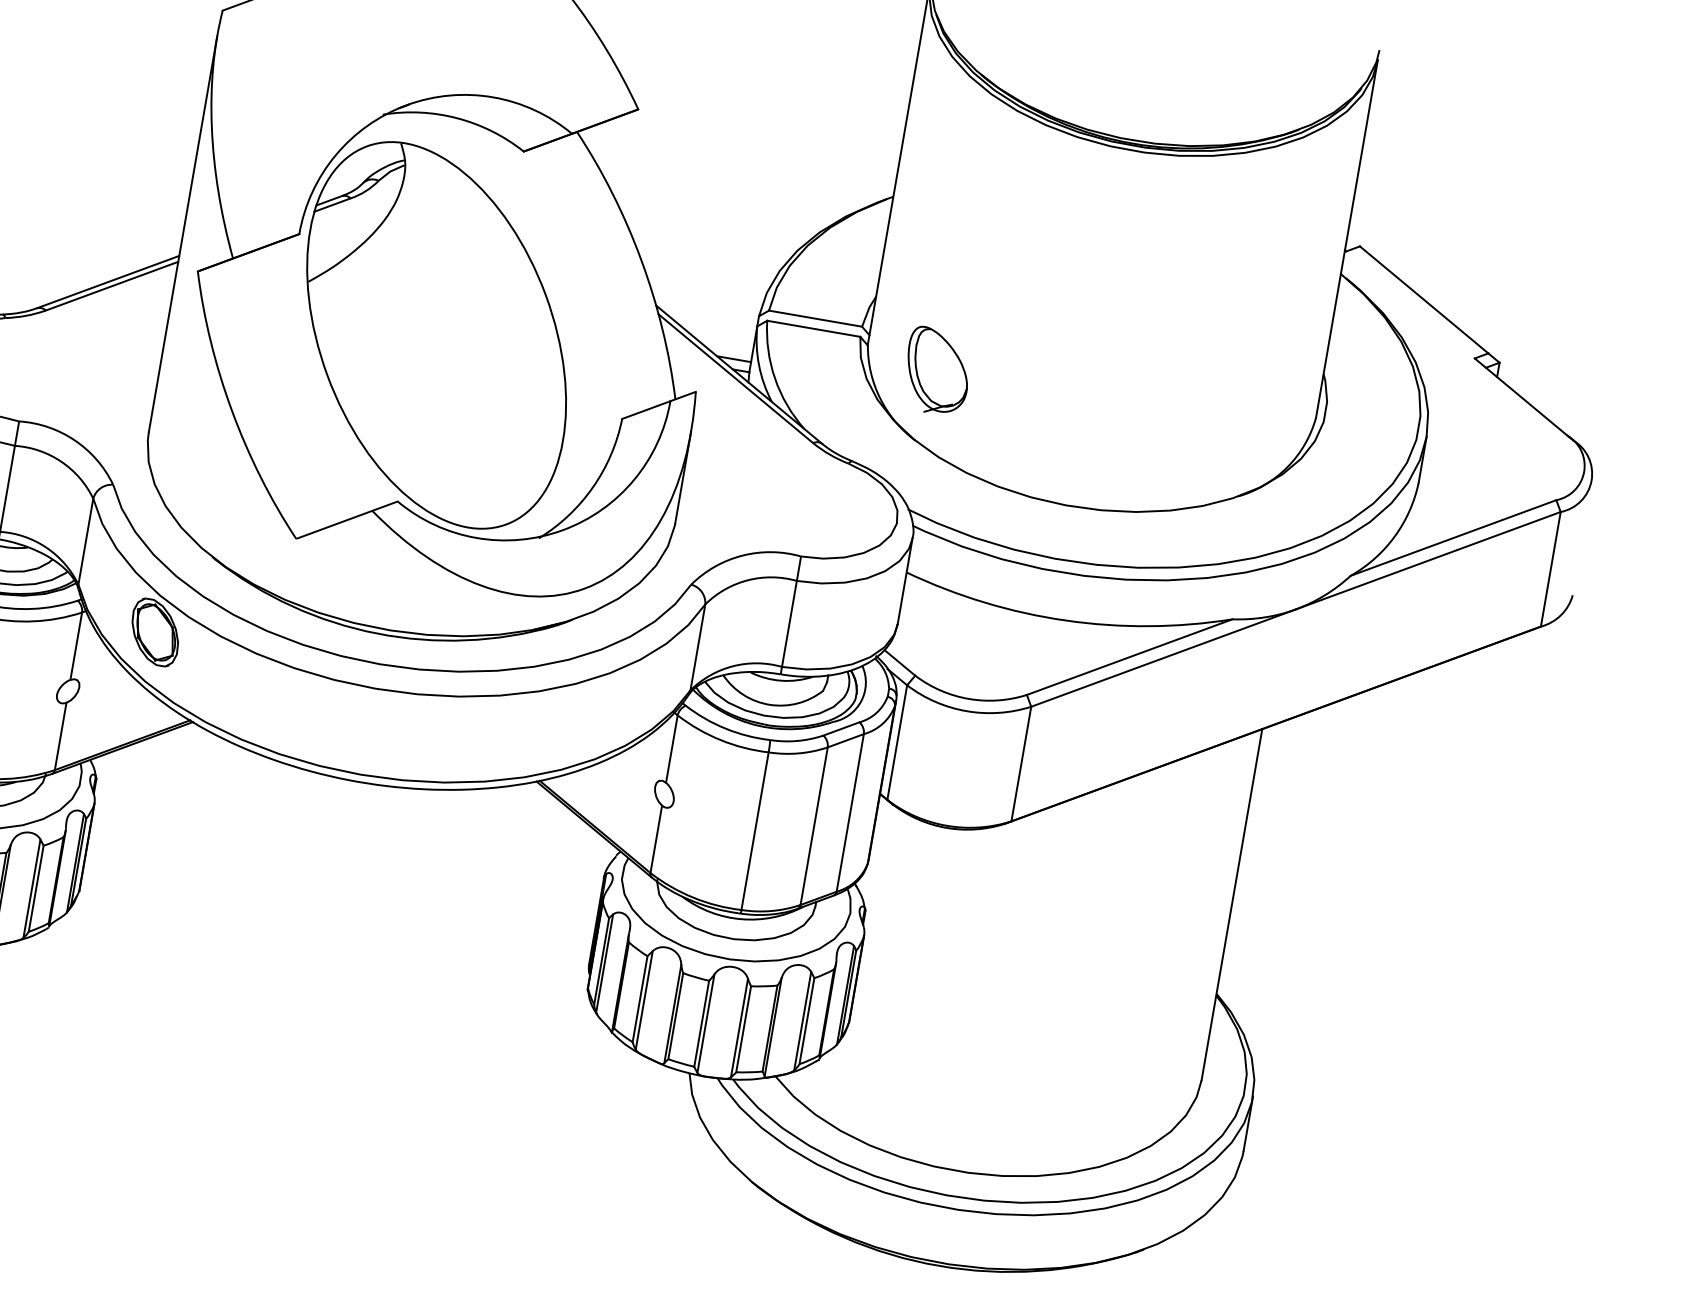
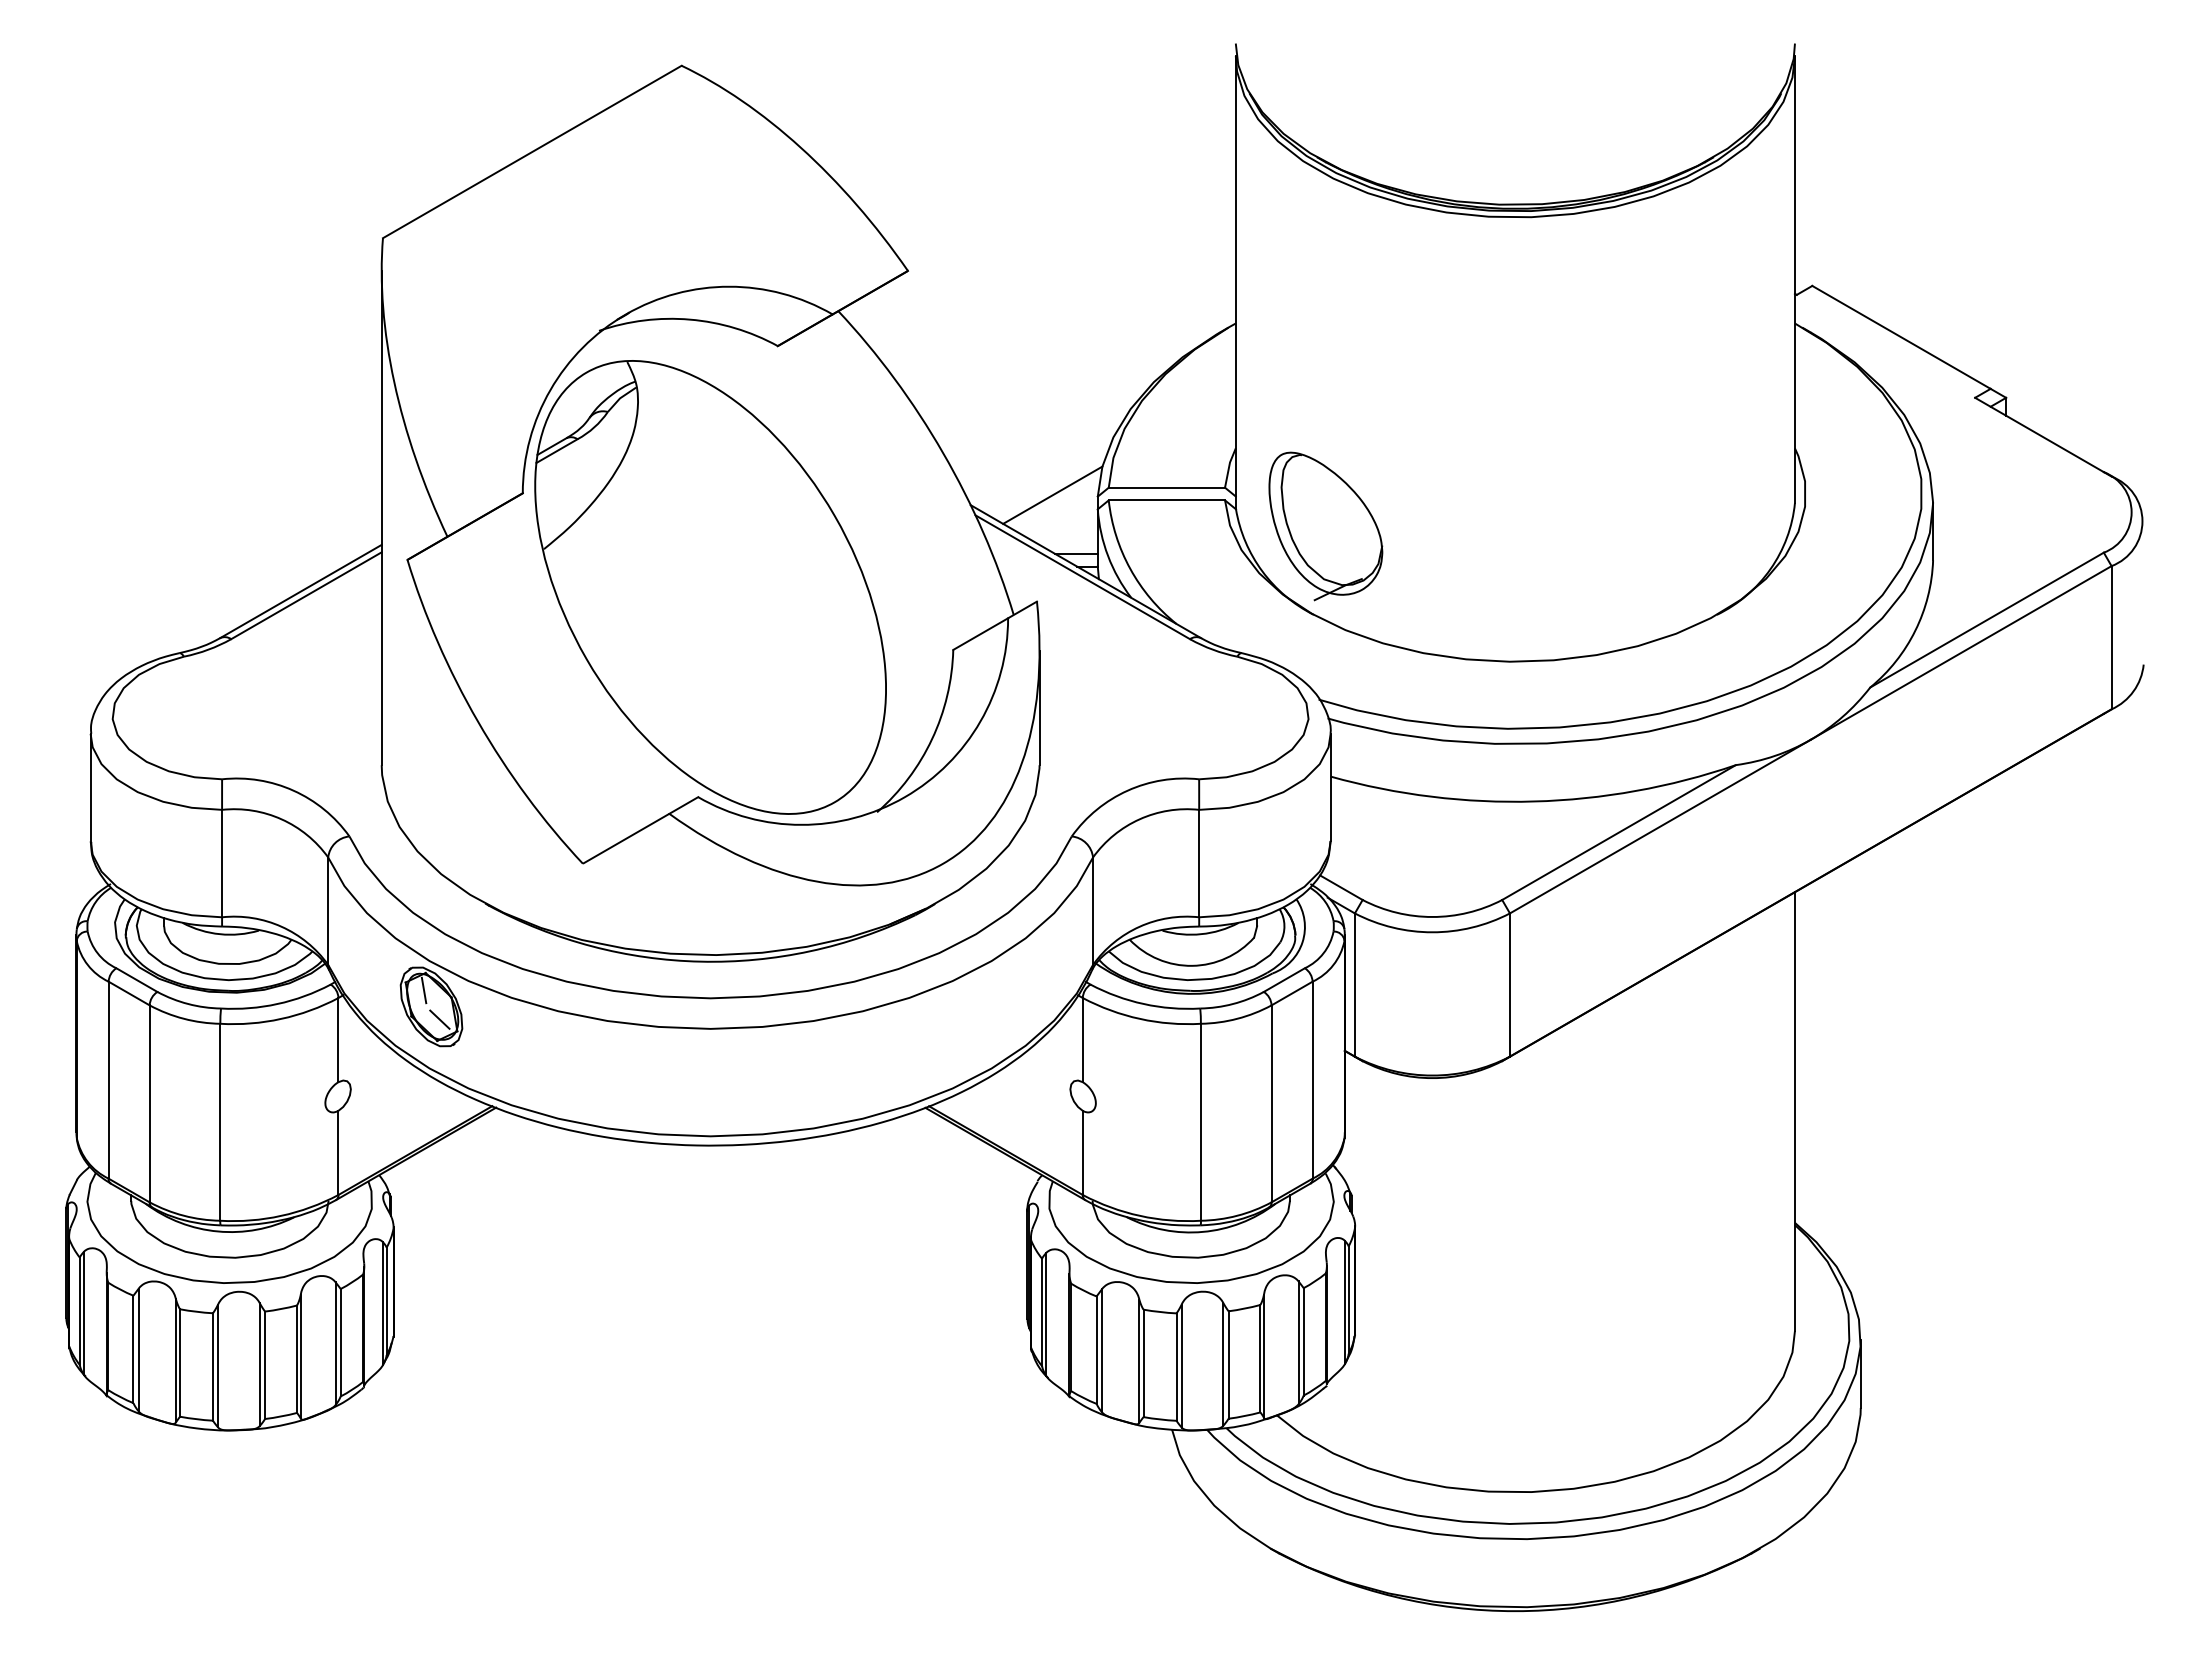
line: (723, 308) -> (1052, 494), added
part: (937, 371) -> (1325, 526), size x1.43
line: (151, 618) -> (423, 990), added
line: (159, 643) -> (439, 1019), added

